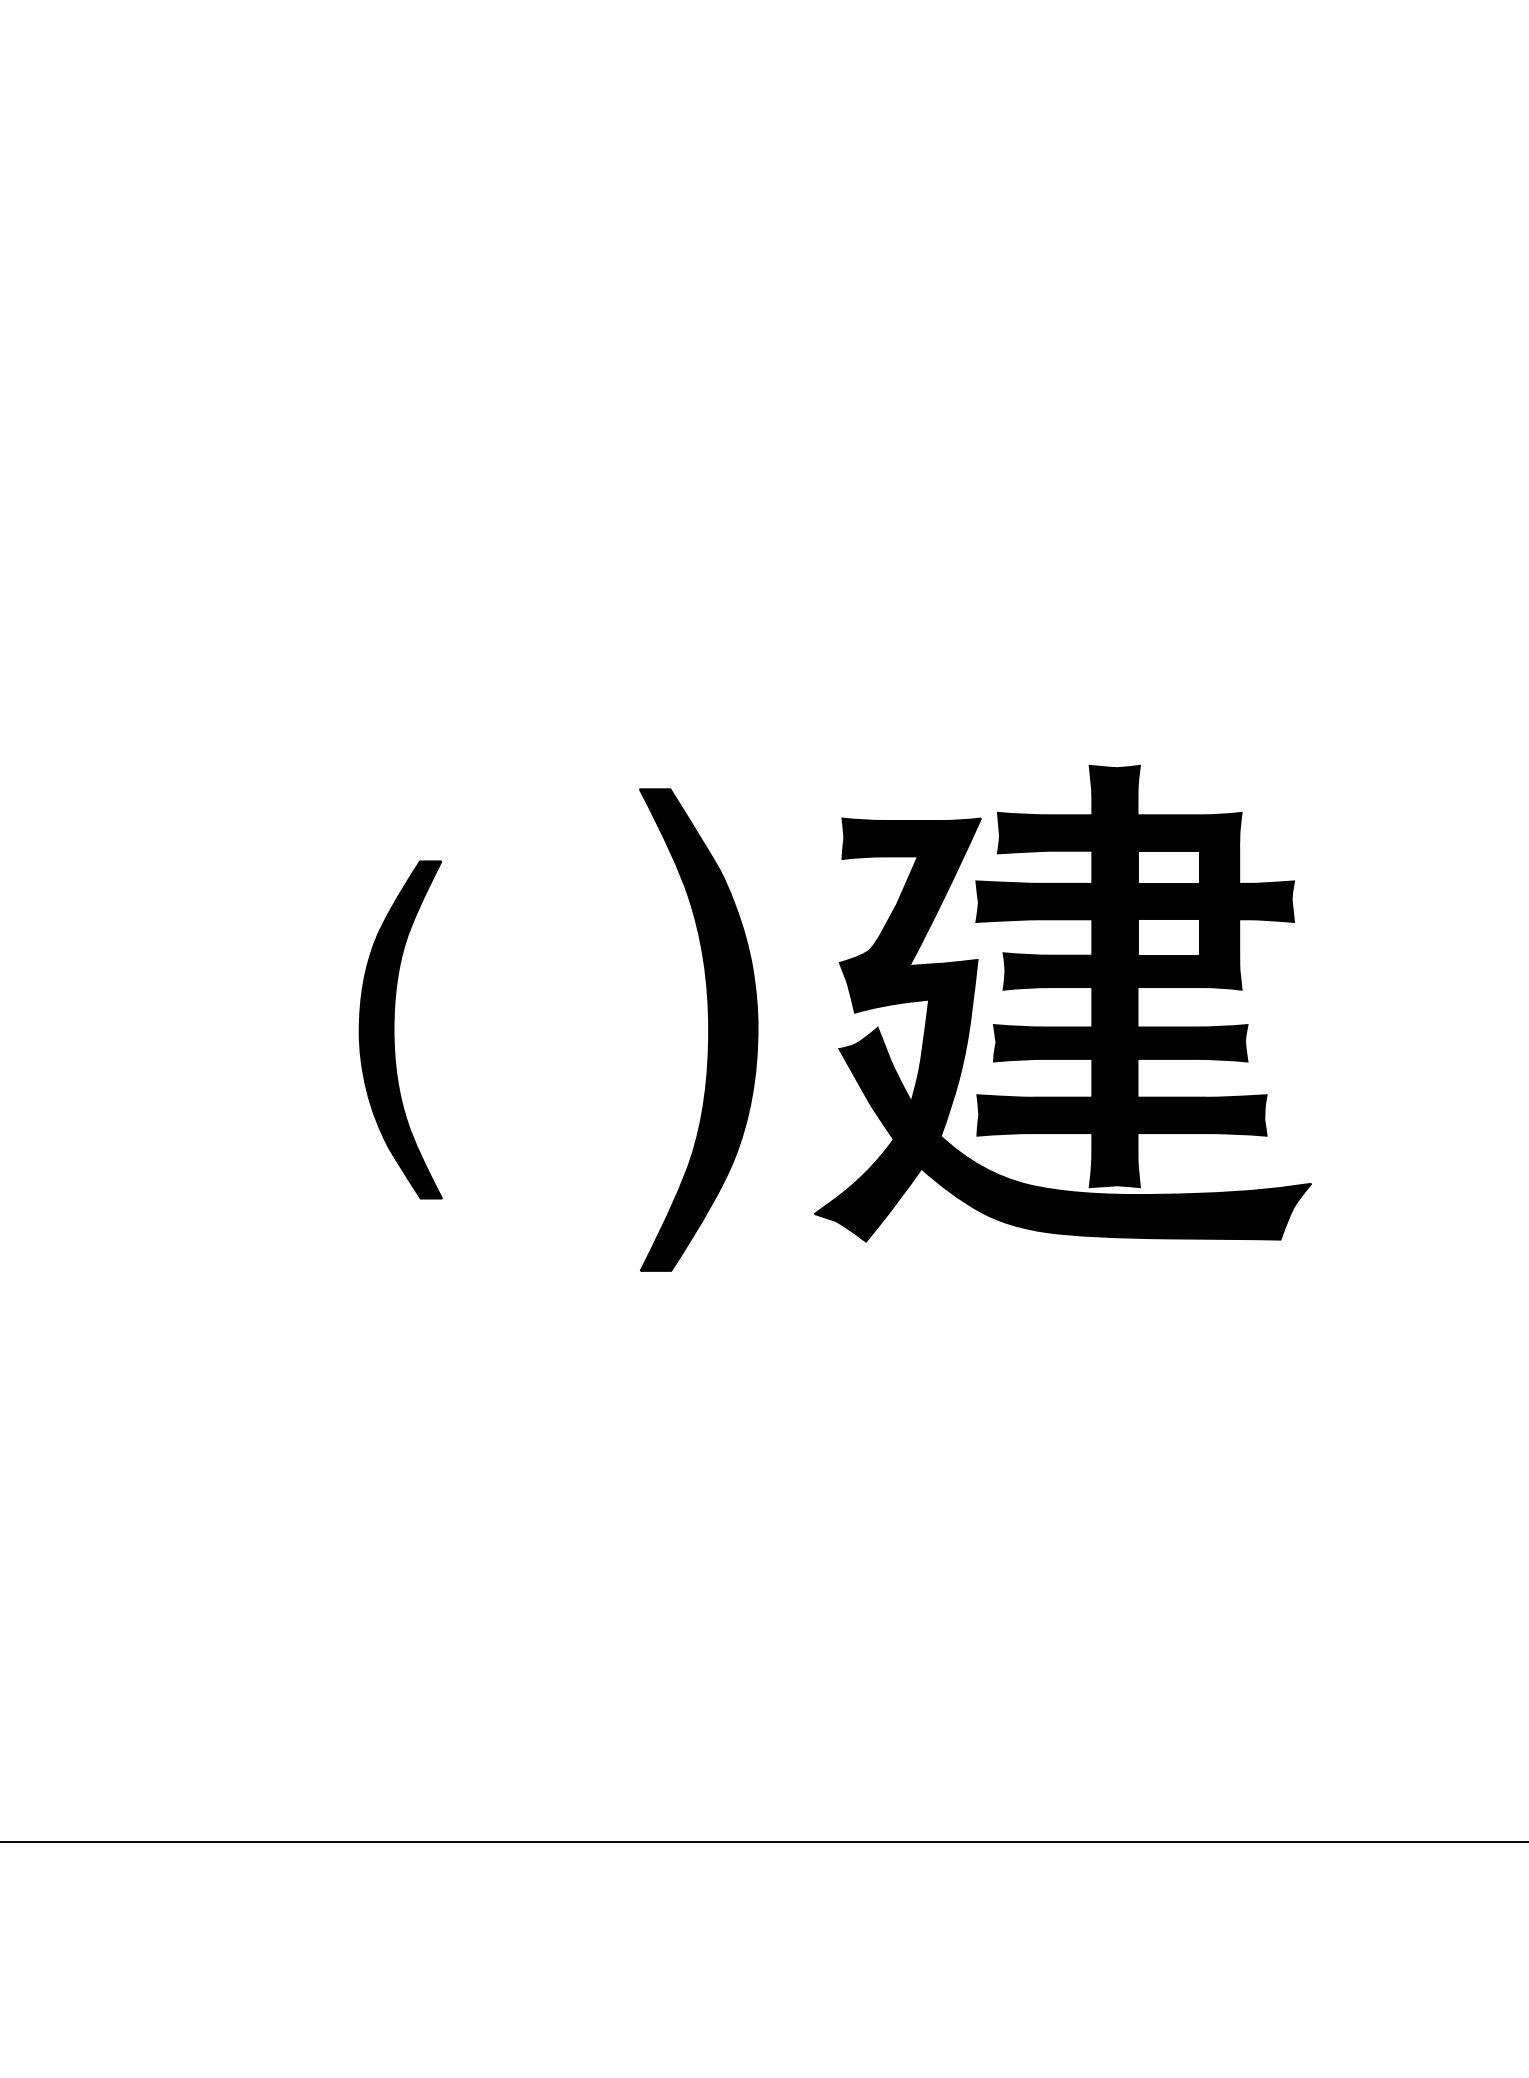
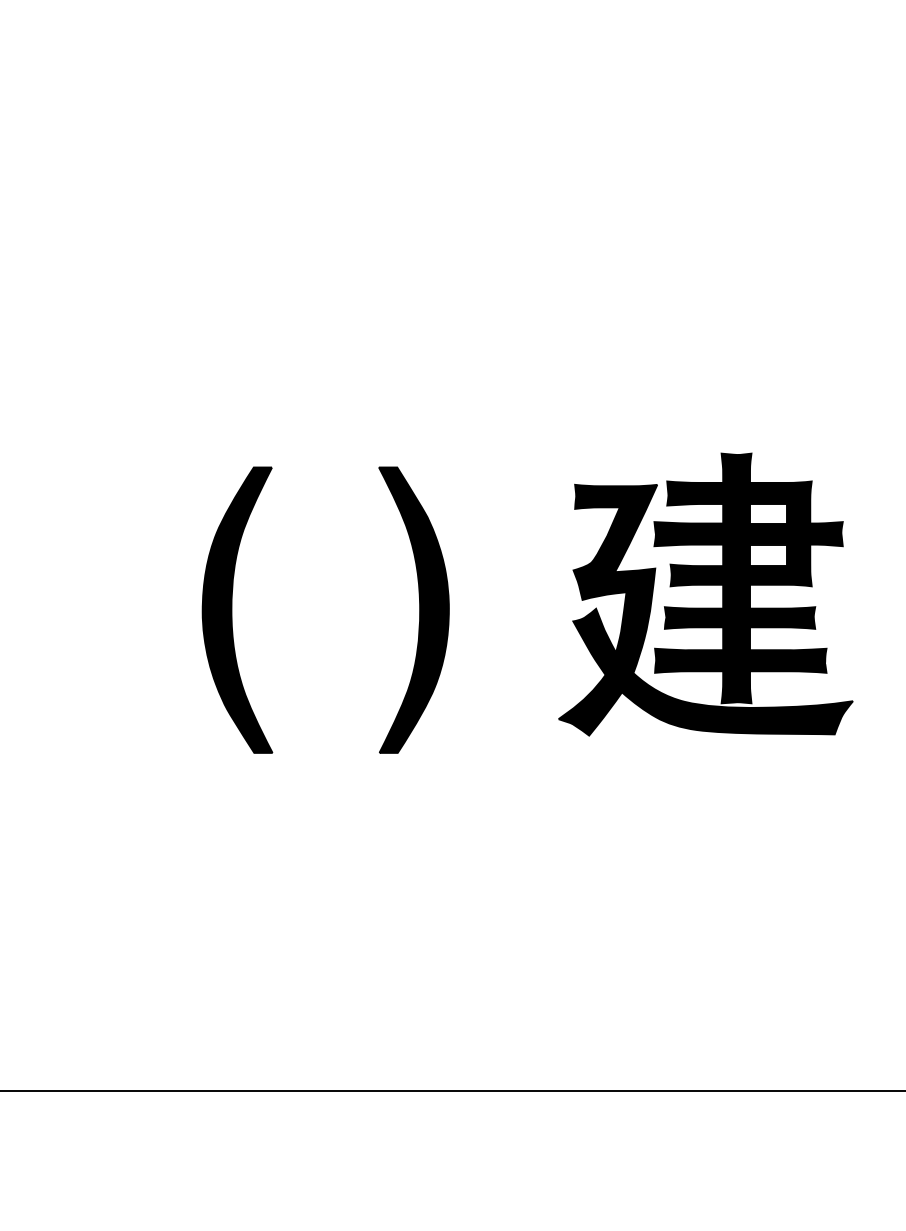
part: (1062, 988) -> (705, 585), moved
part: (400, 1028) -> (237, 609), size x1.43

